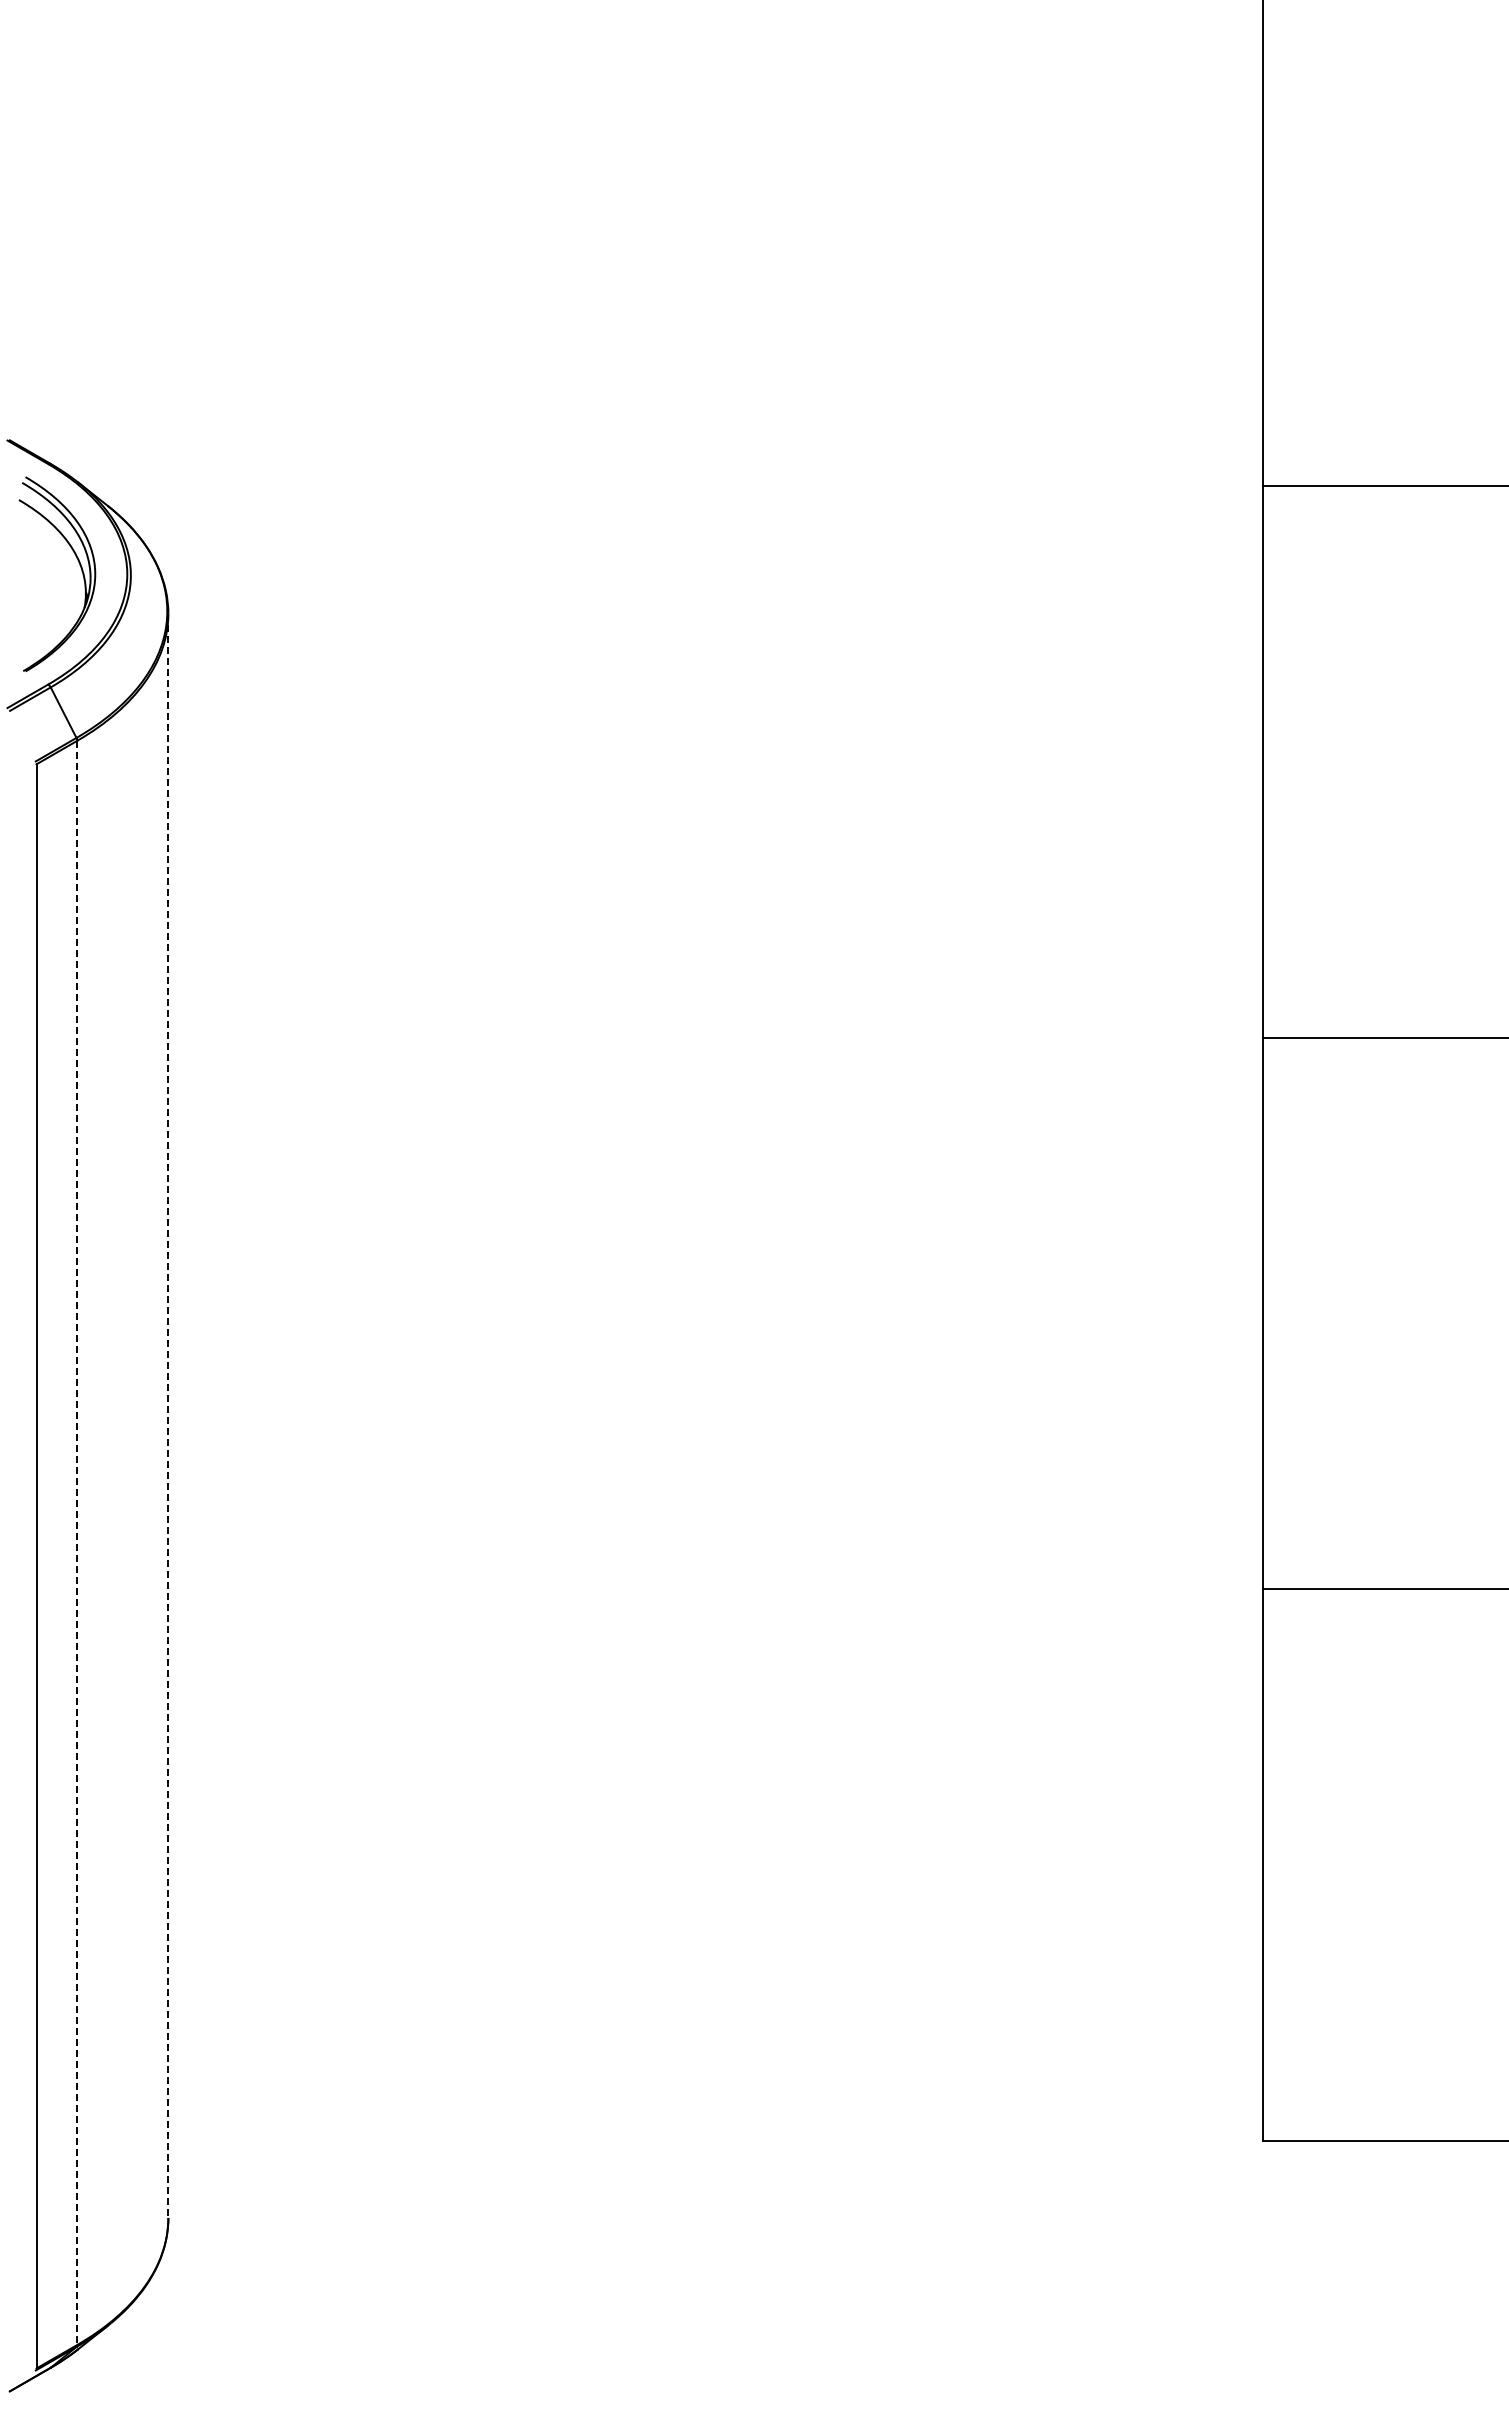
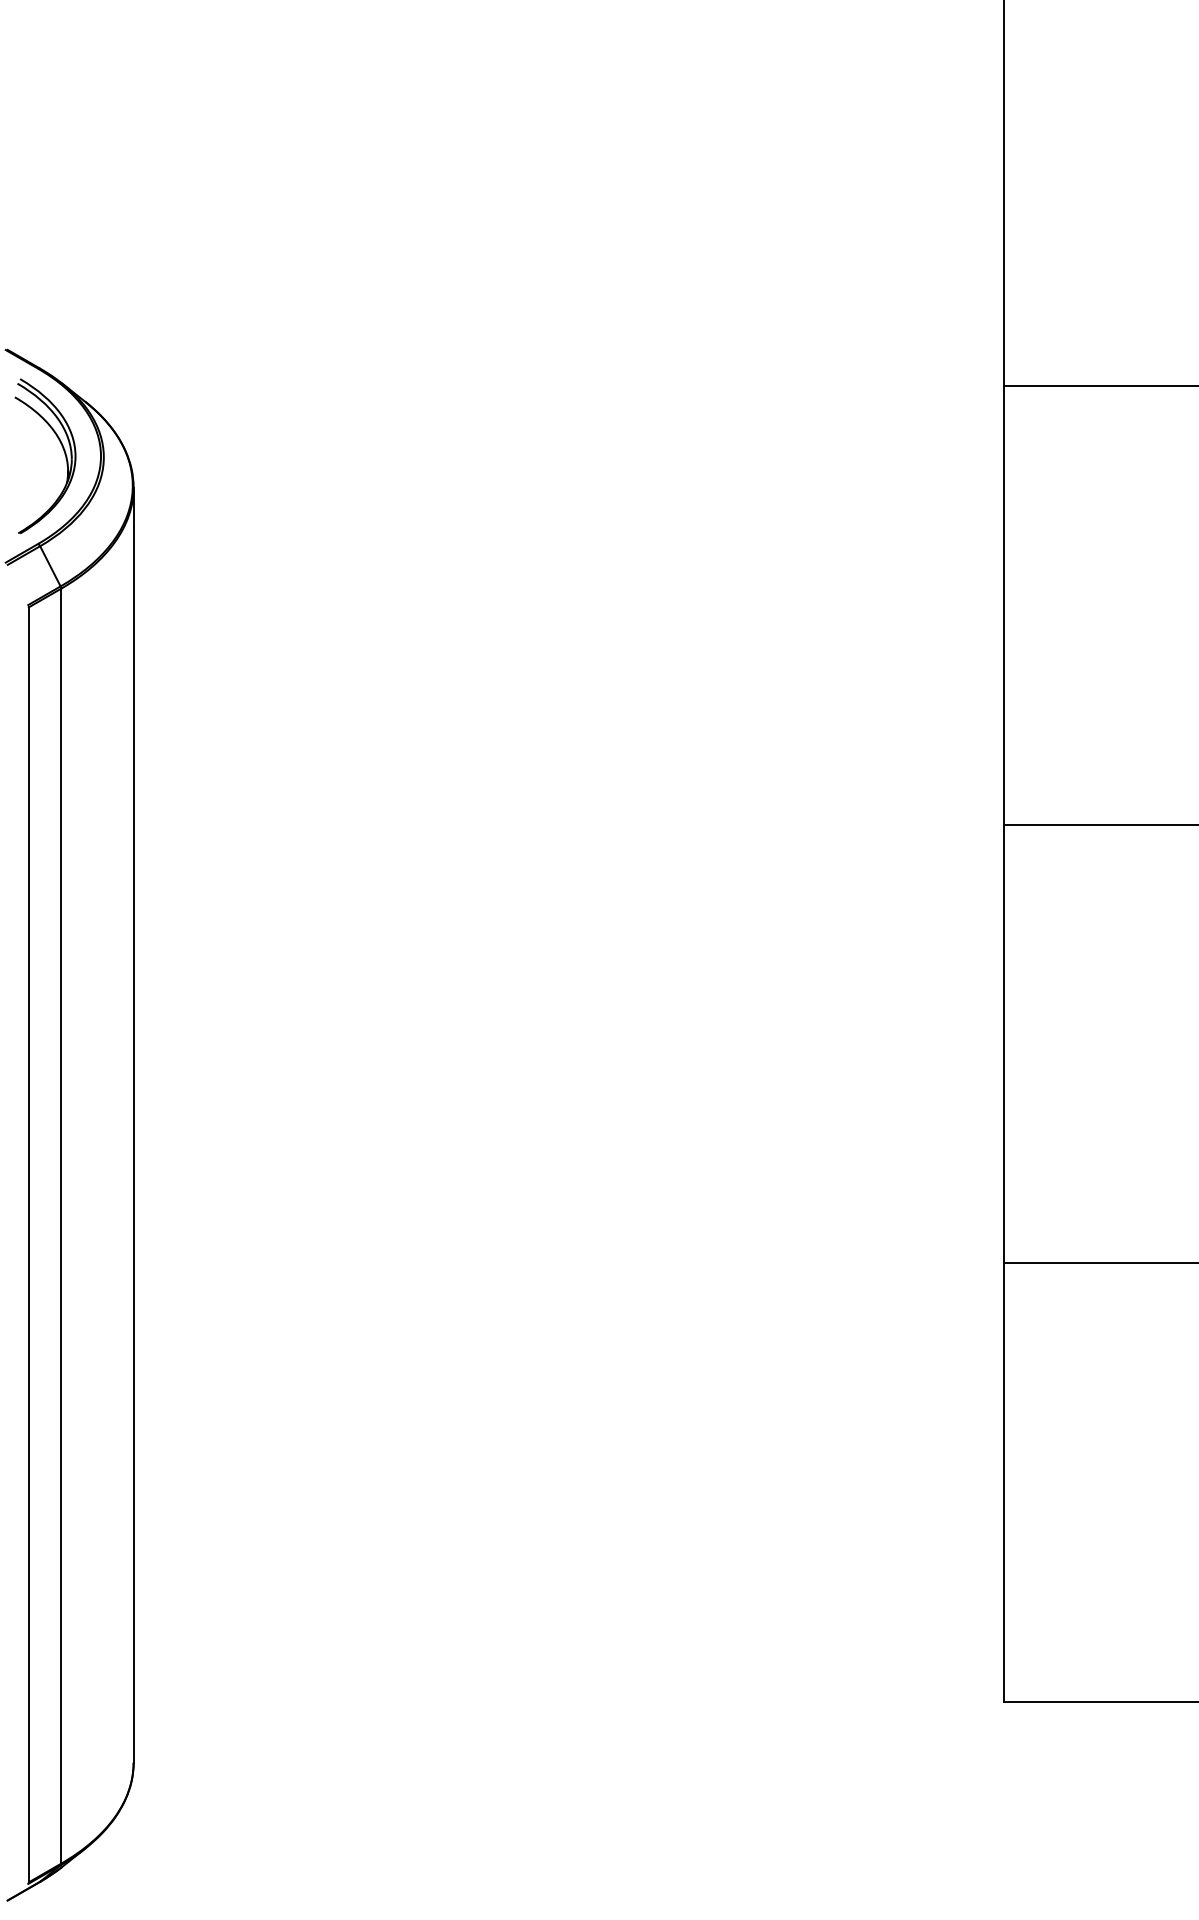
line: (168, 1416) -> (133, 1125), dashed -> solid
line: (77, 1543) -> (61, 1226), dashed -> solid

